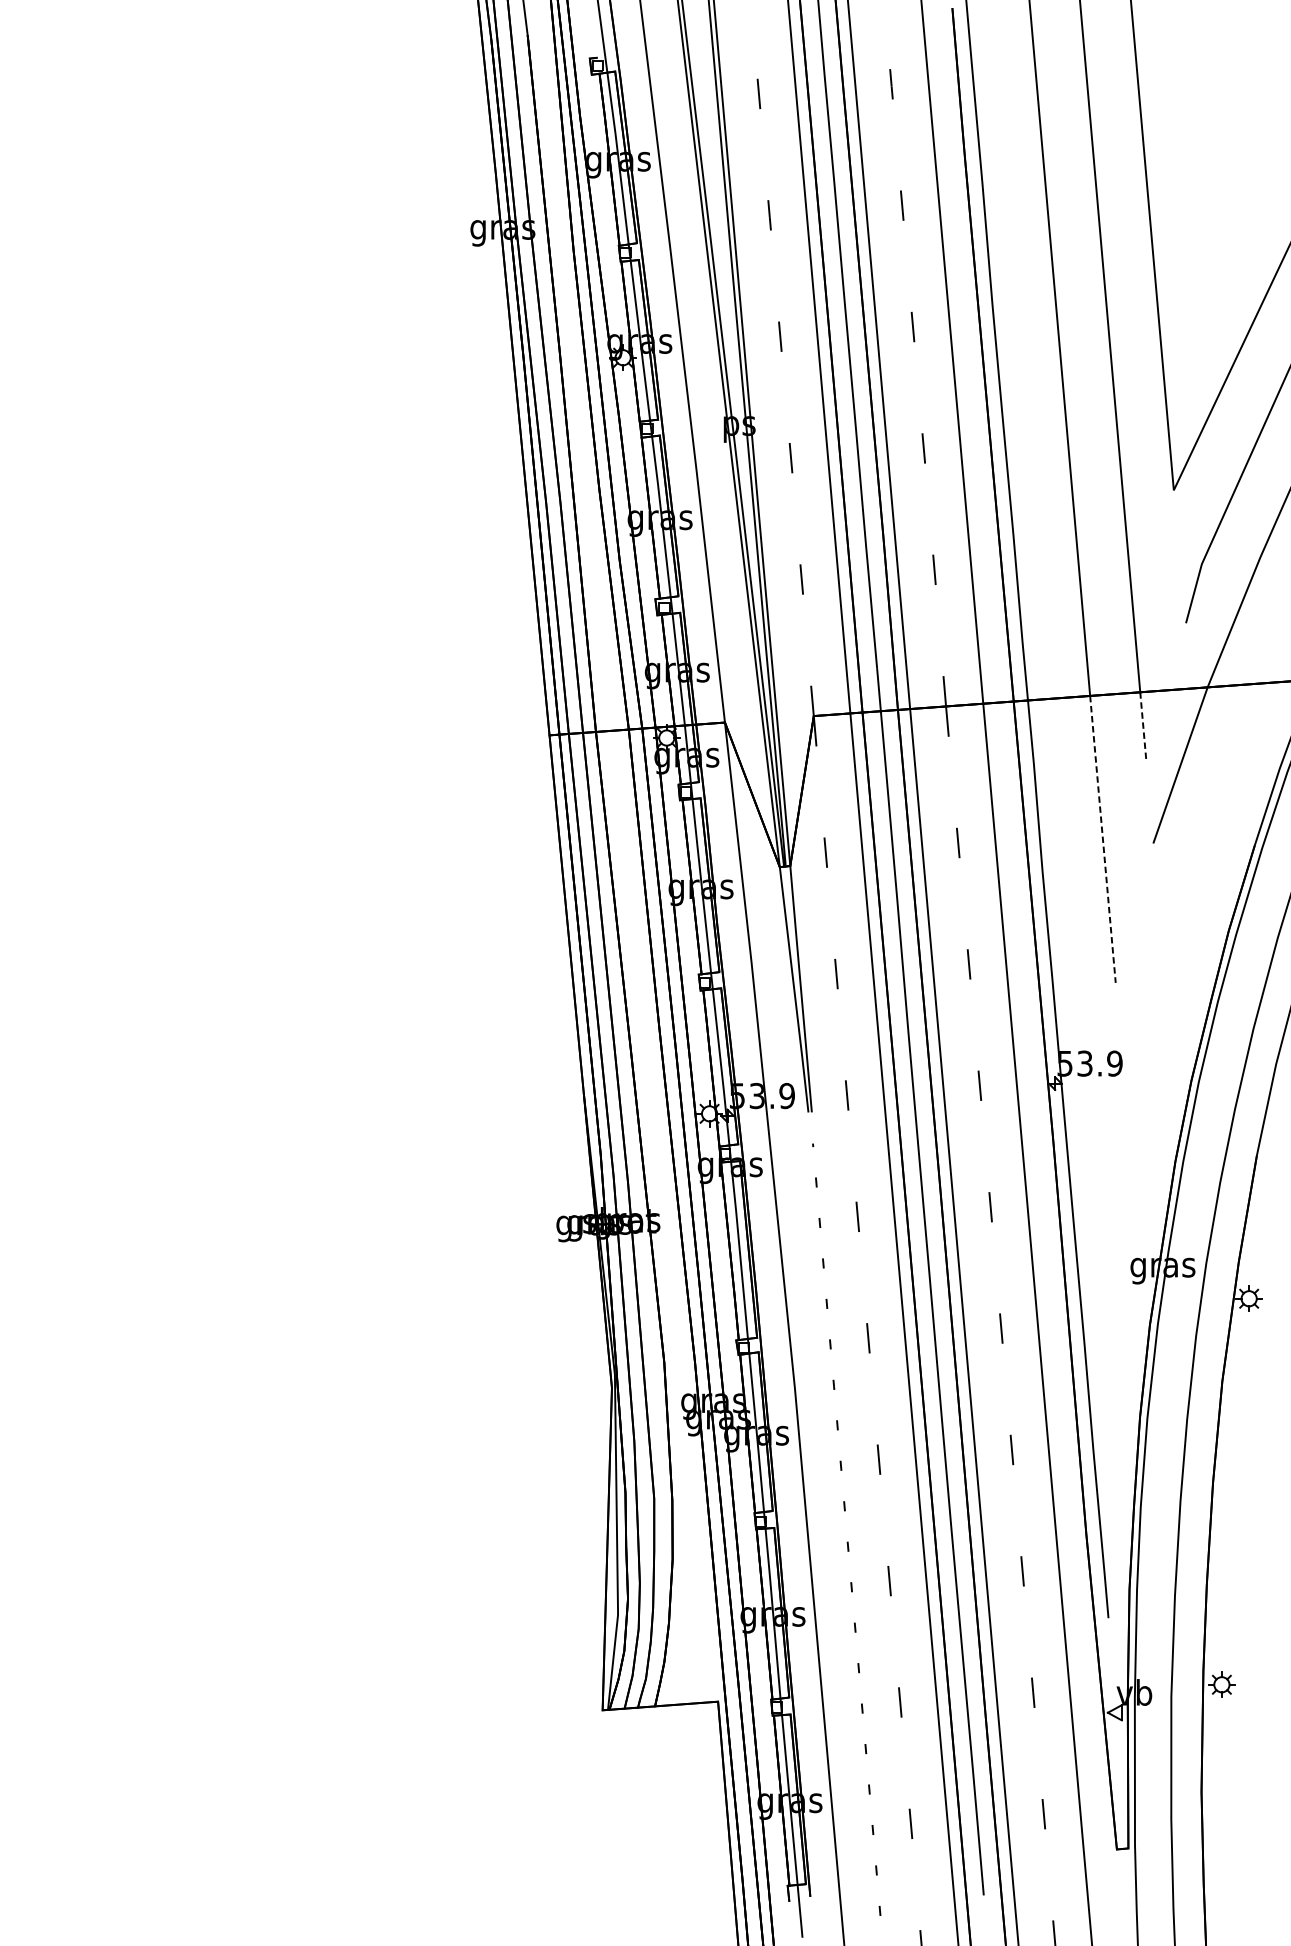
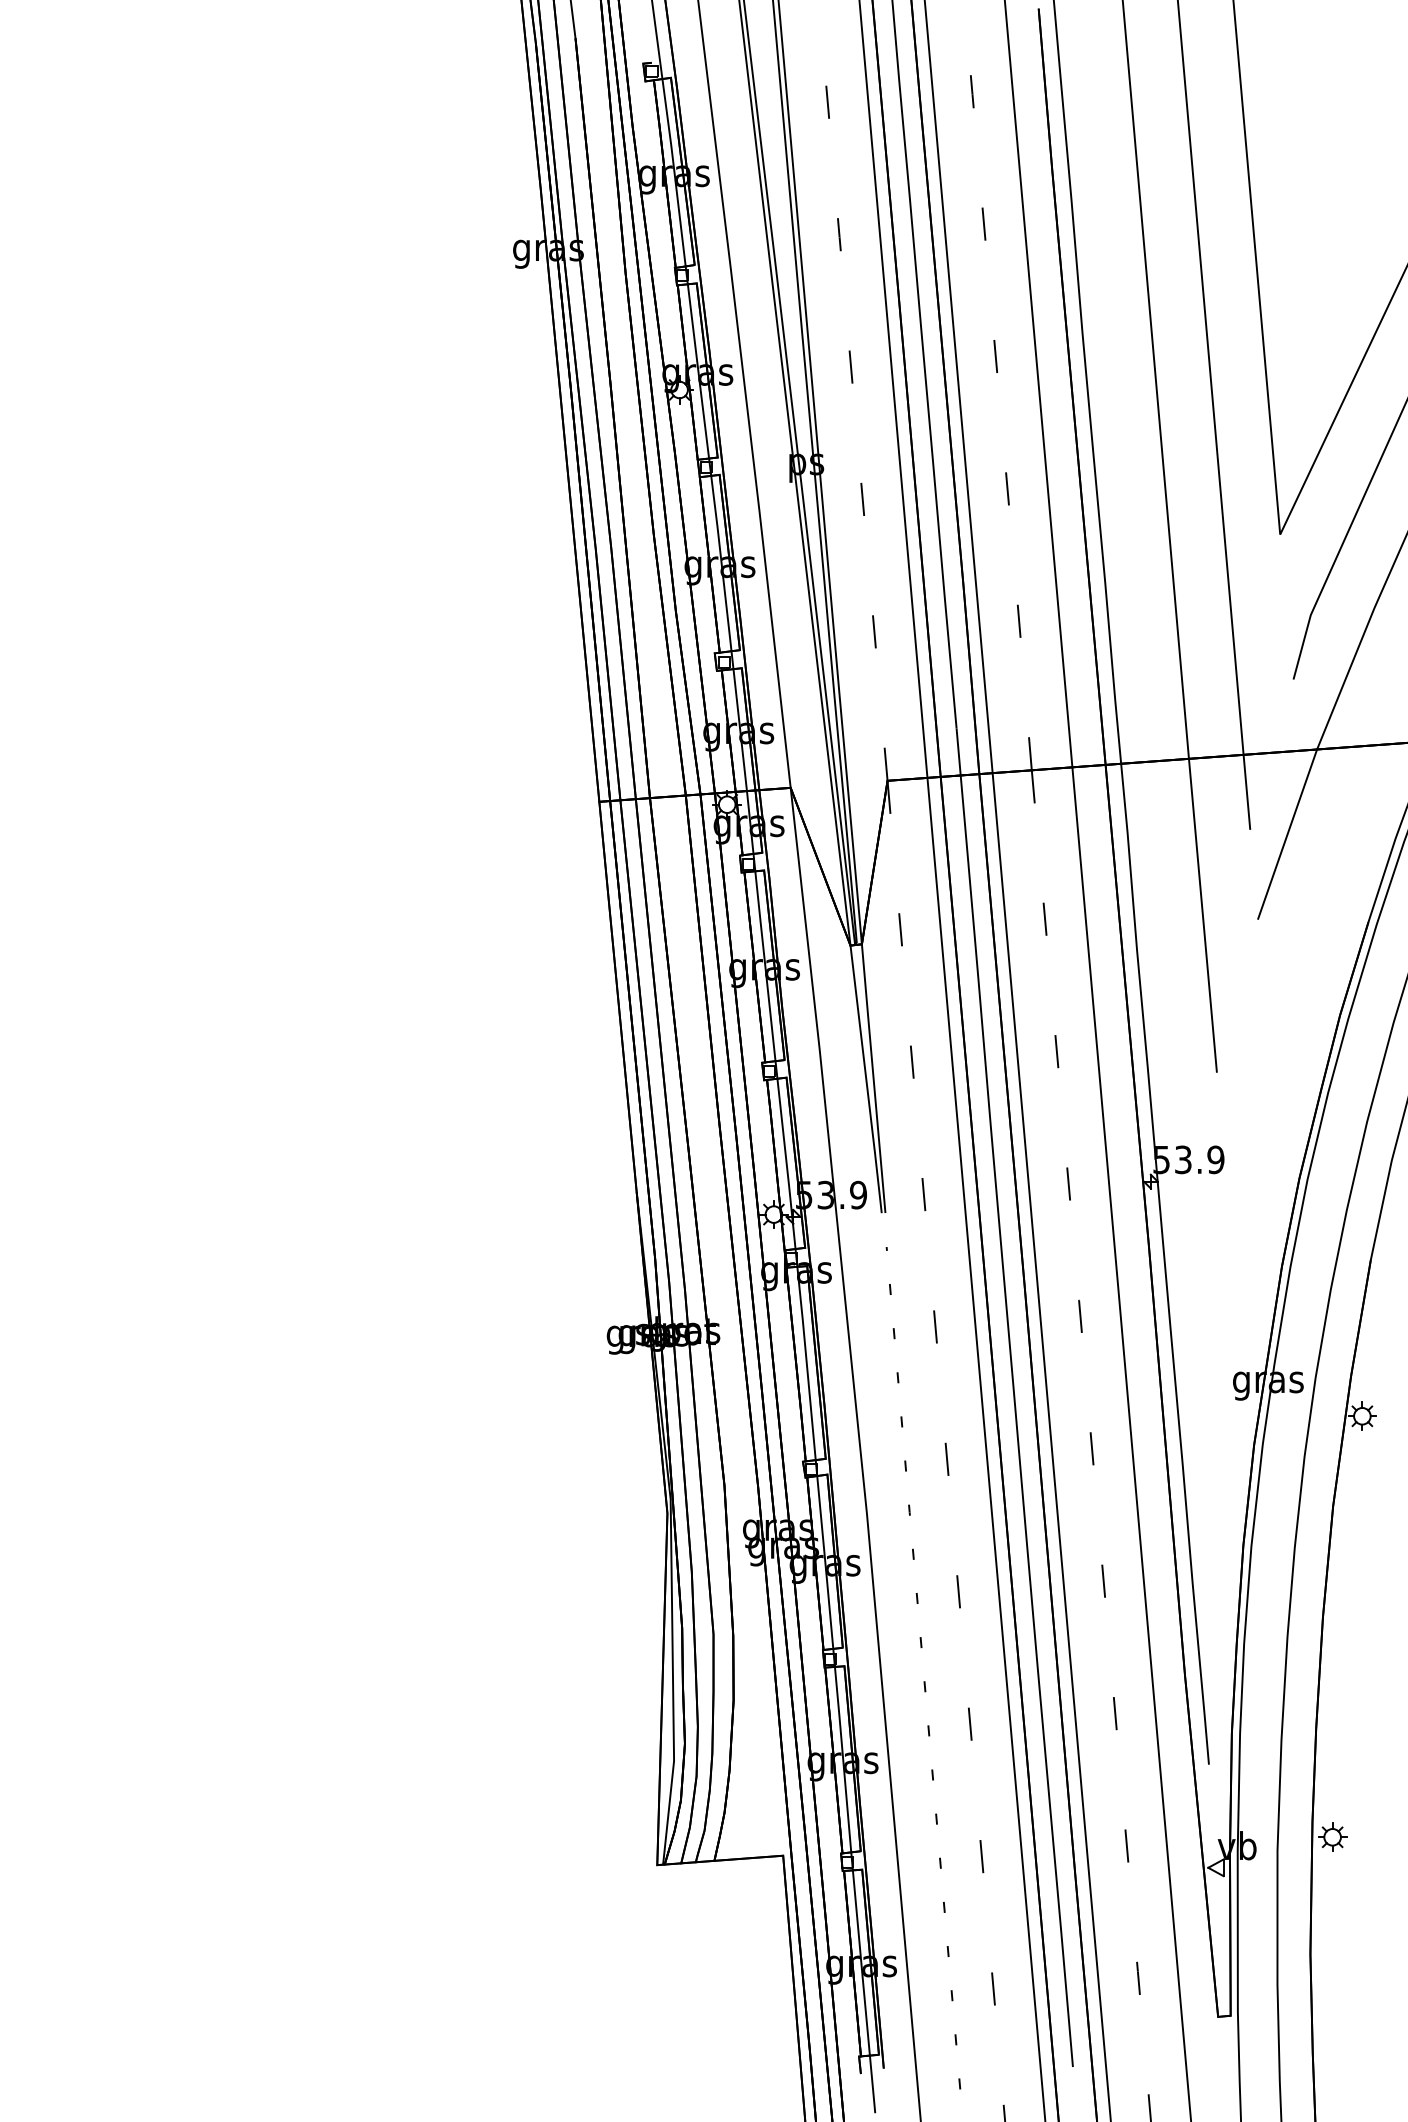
line: (1142, 726) -> (1246, 792), dashed -> solid
line: (1102, 839) -> (1202, 915), dashed -> solid

